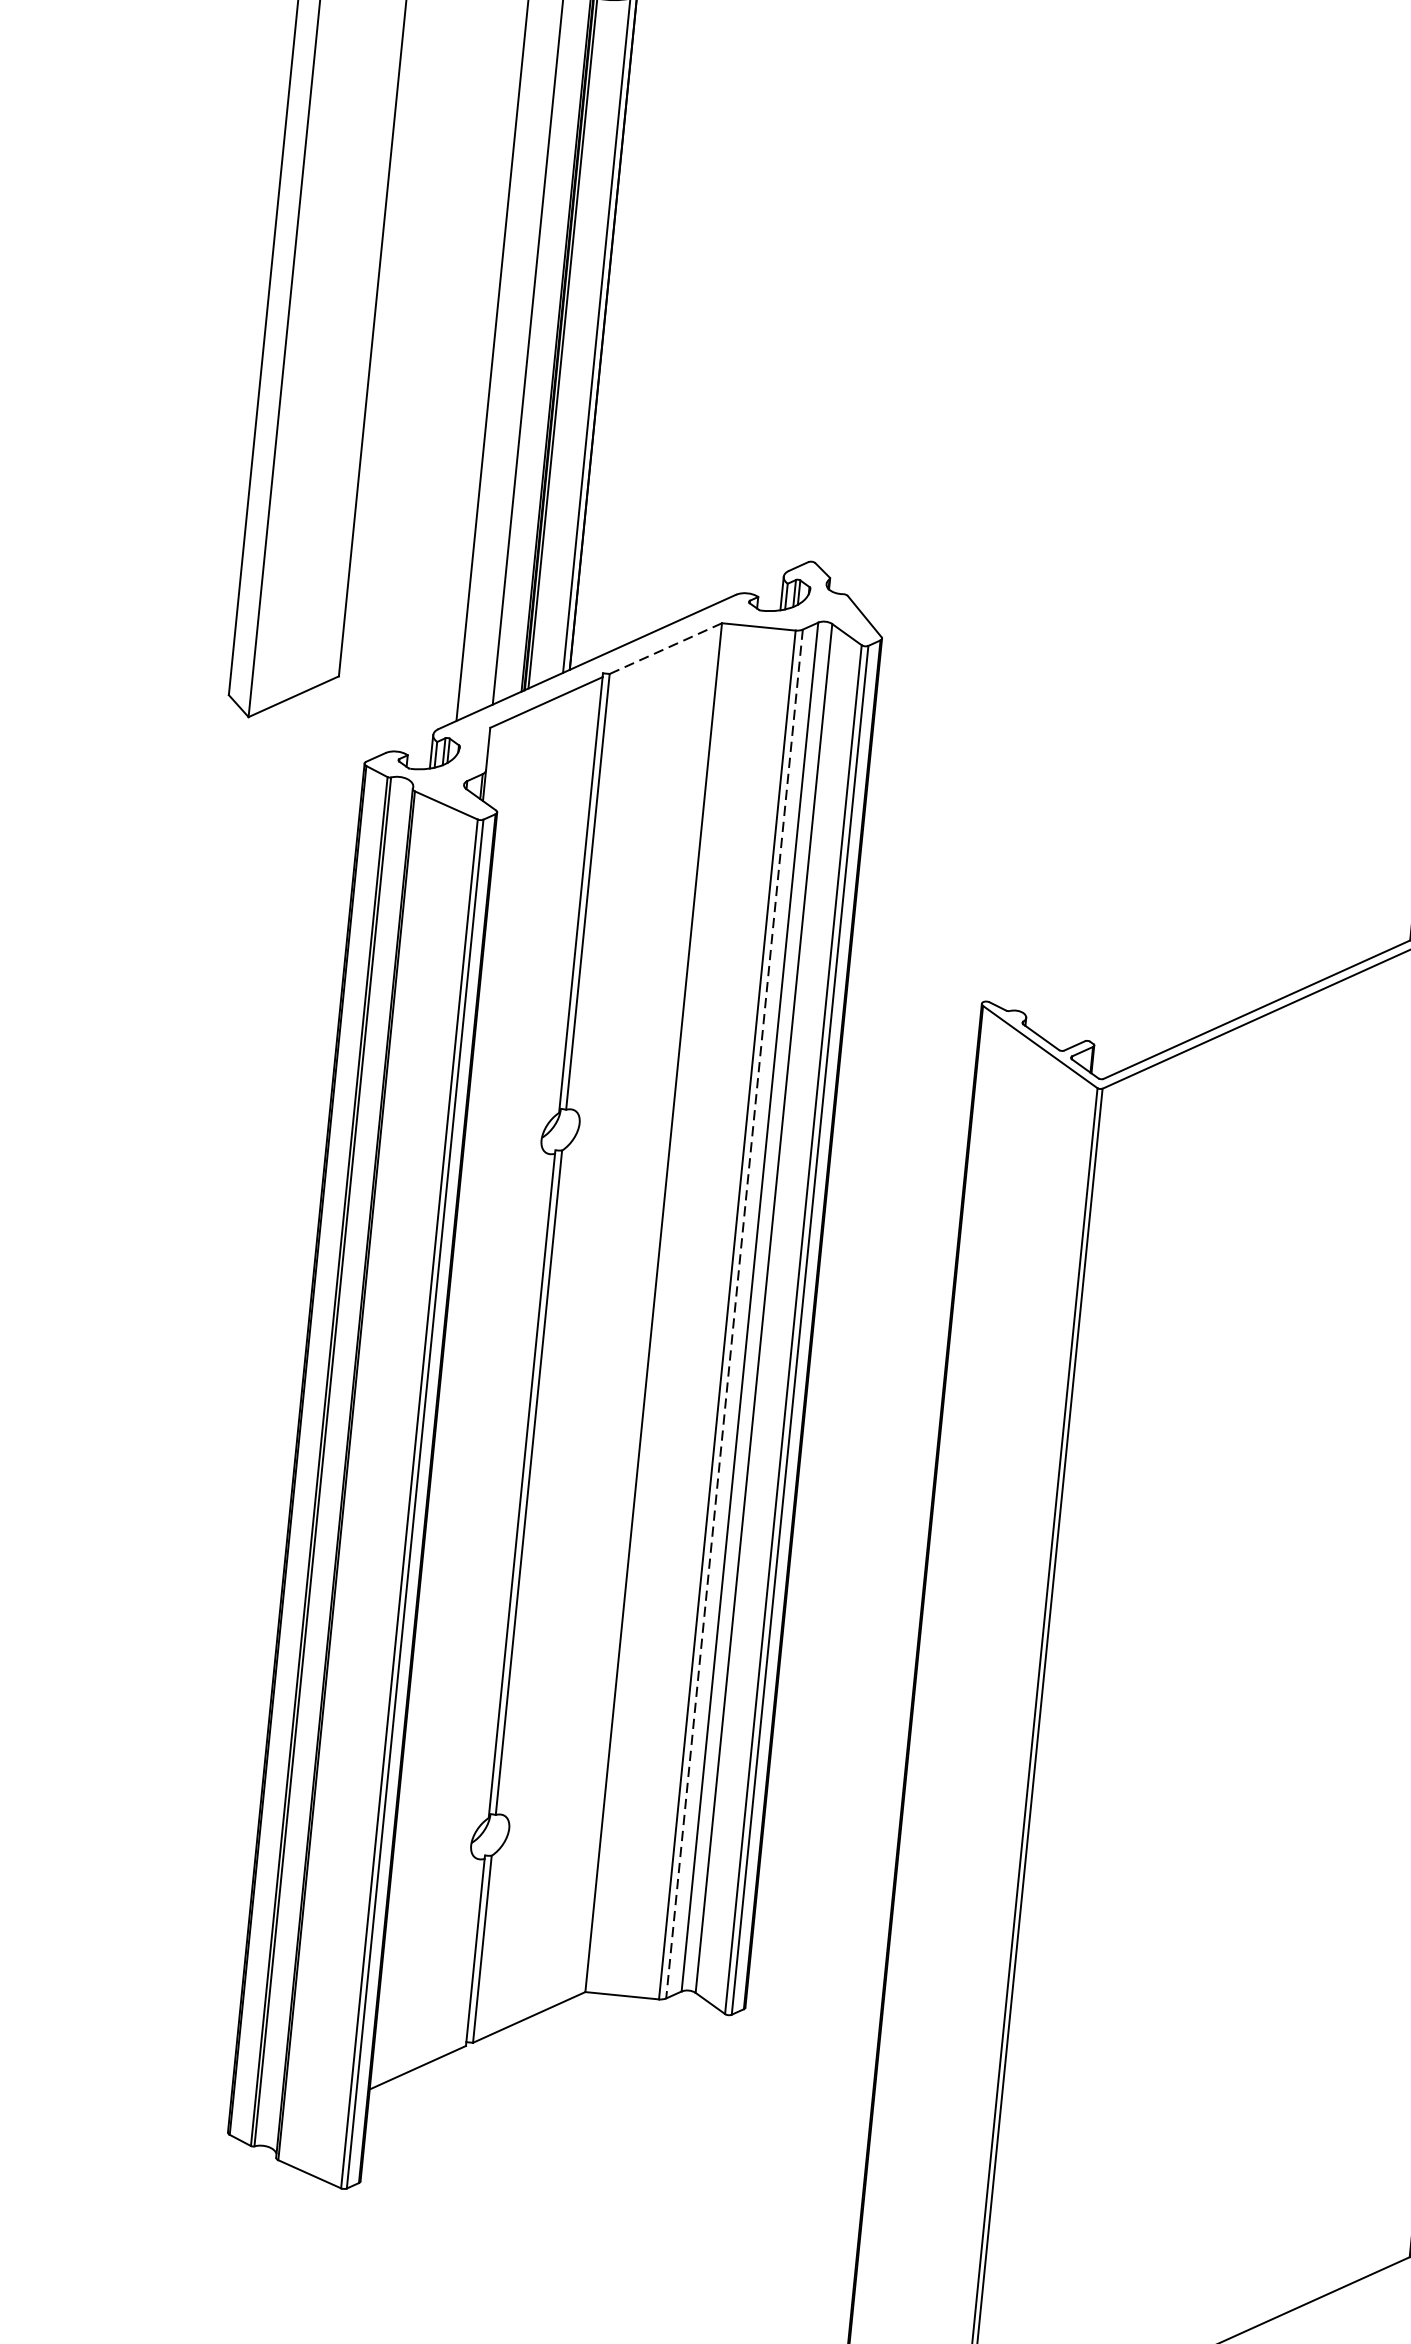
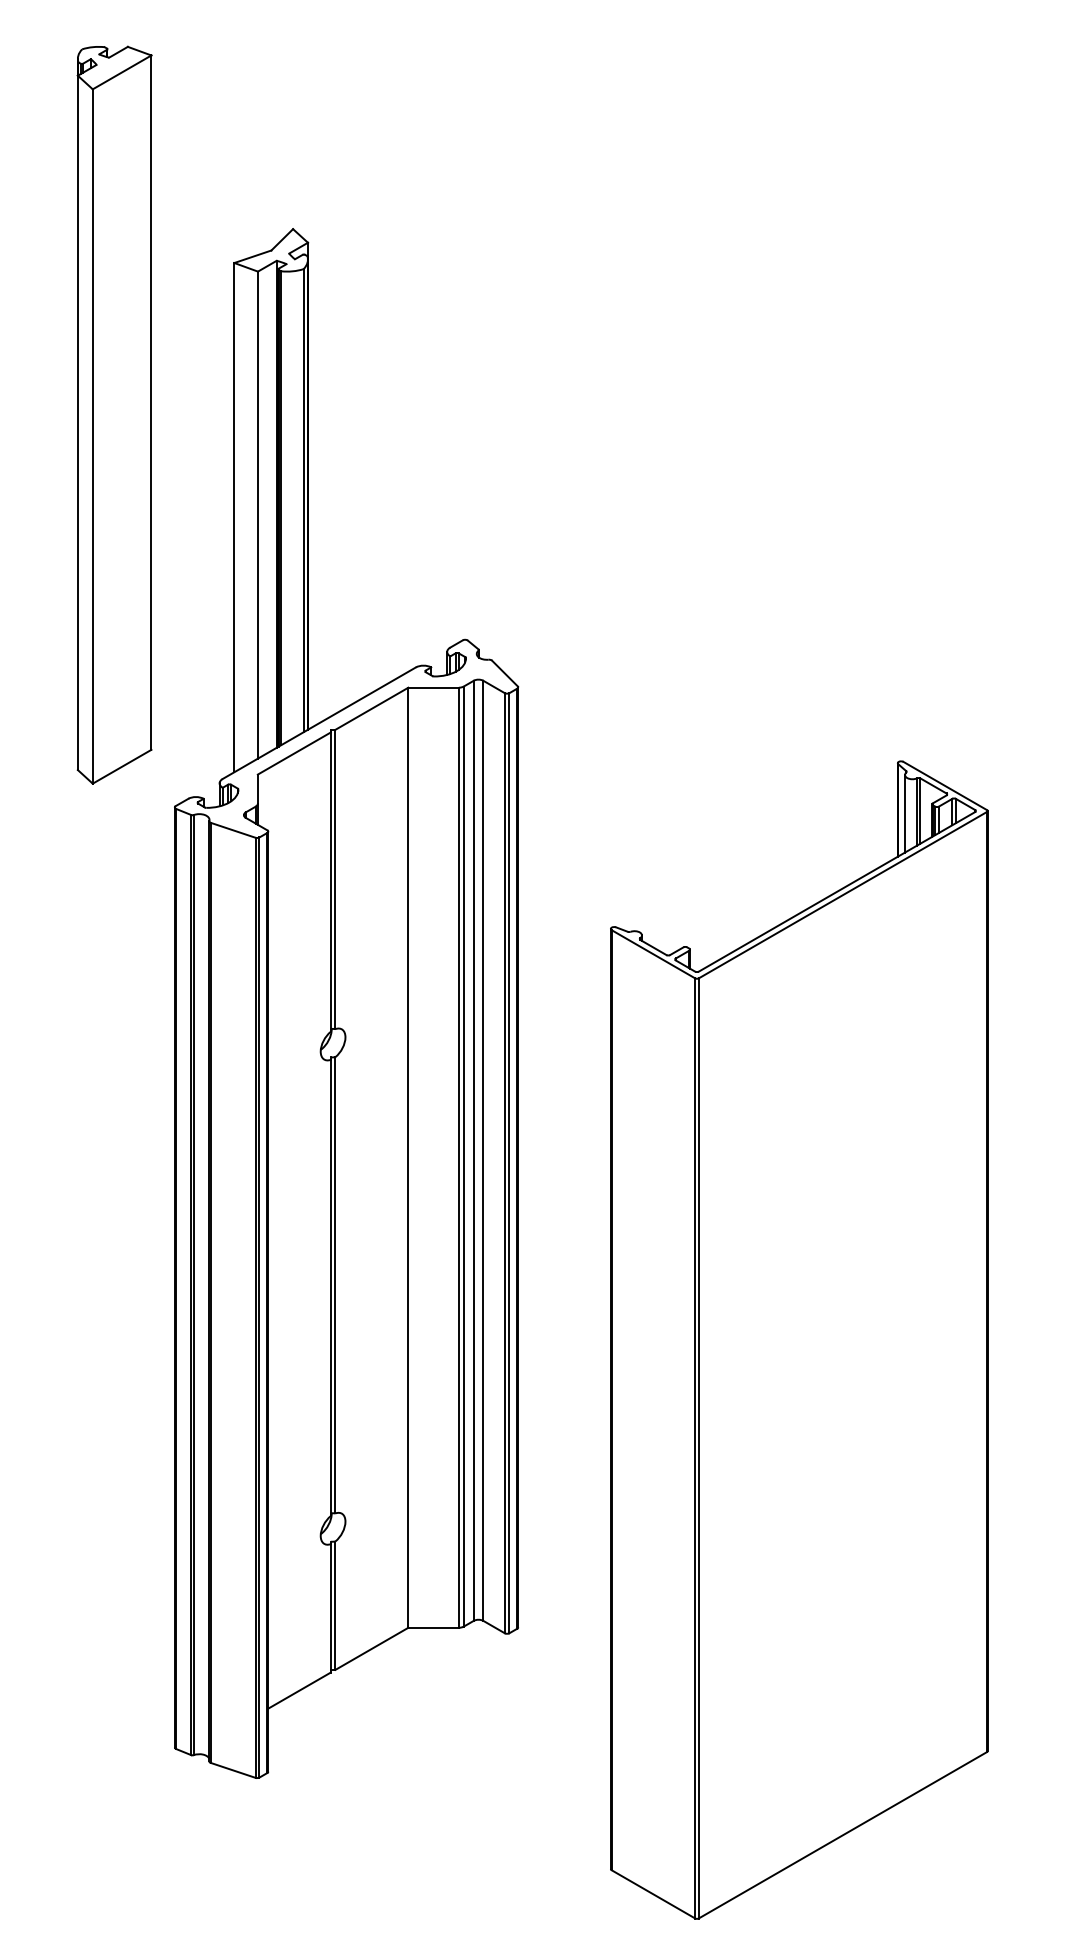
line: (665, 649) -> (371, 709), dashed -> solid
line: (734, 1315) -> (463, 1157), dashed -> solid

